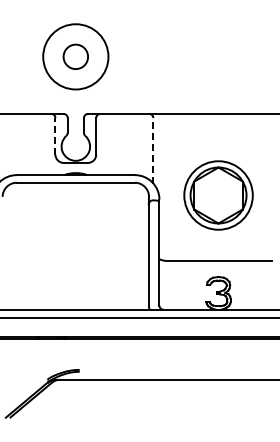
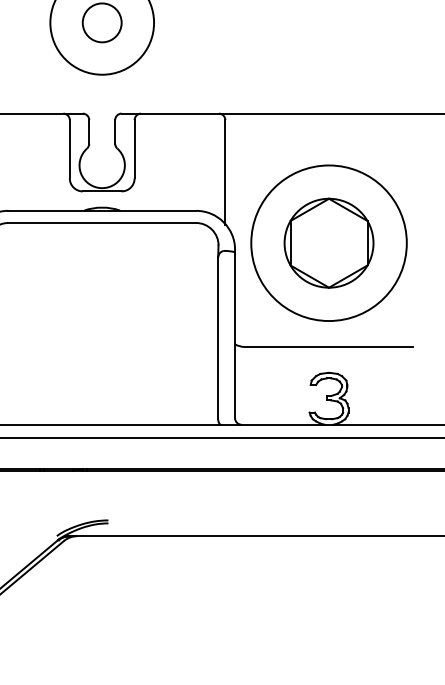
line: (55, 135) -> (69, 147), dashed -> solid
line: (153, 150) -> (225, 171), dashed -> solid
circle: (218, 195) -> (328, 243), size x1.43

